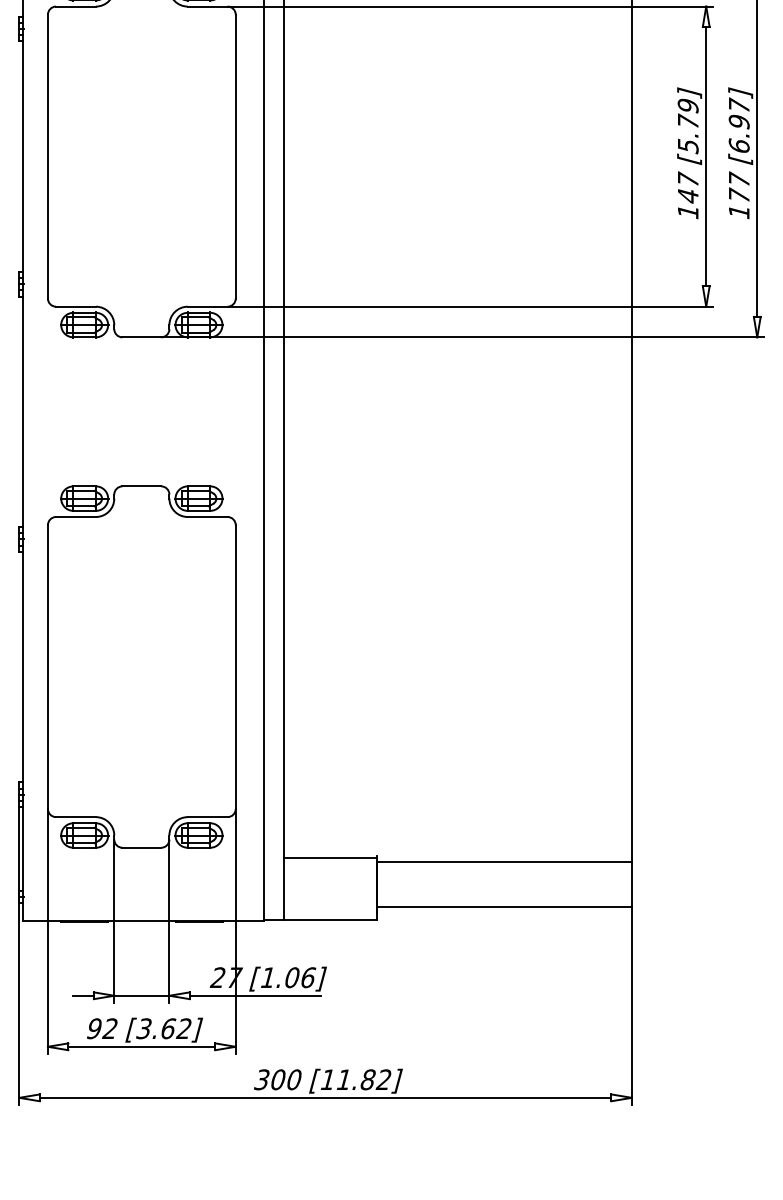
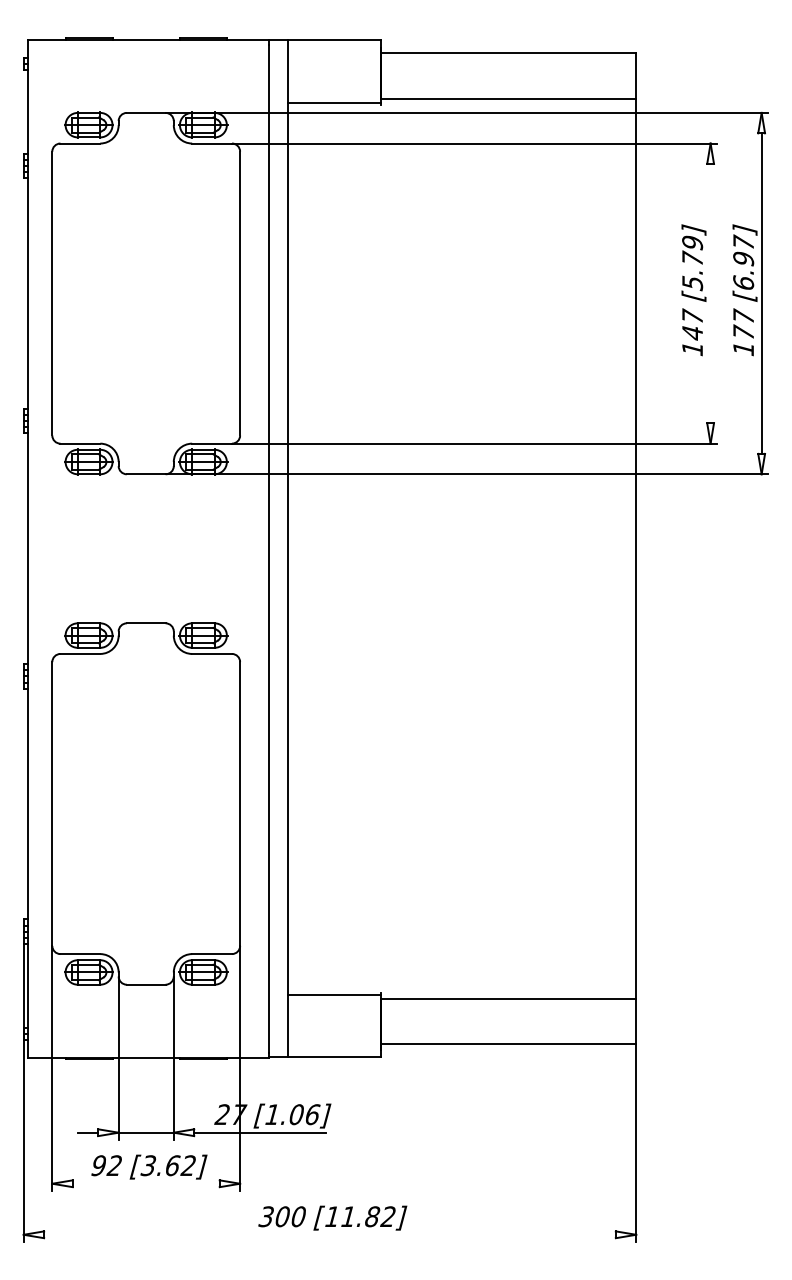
line: (706, 156) -> (710, 293), removed
line: (141, 1046) -> (145, 1183), removed
line: (325, 1097) -> (329, 1234), removed

